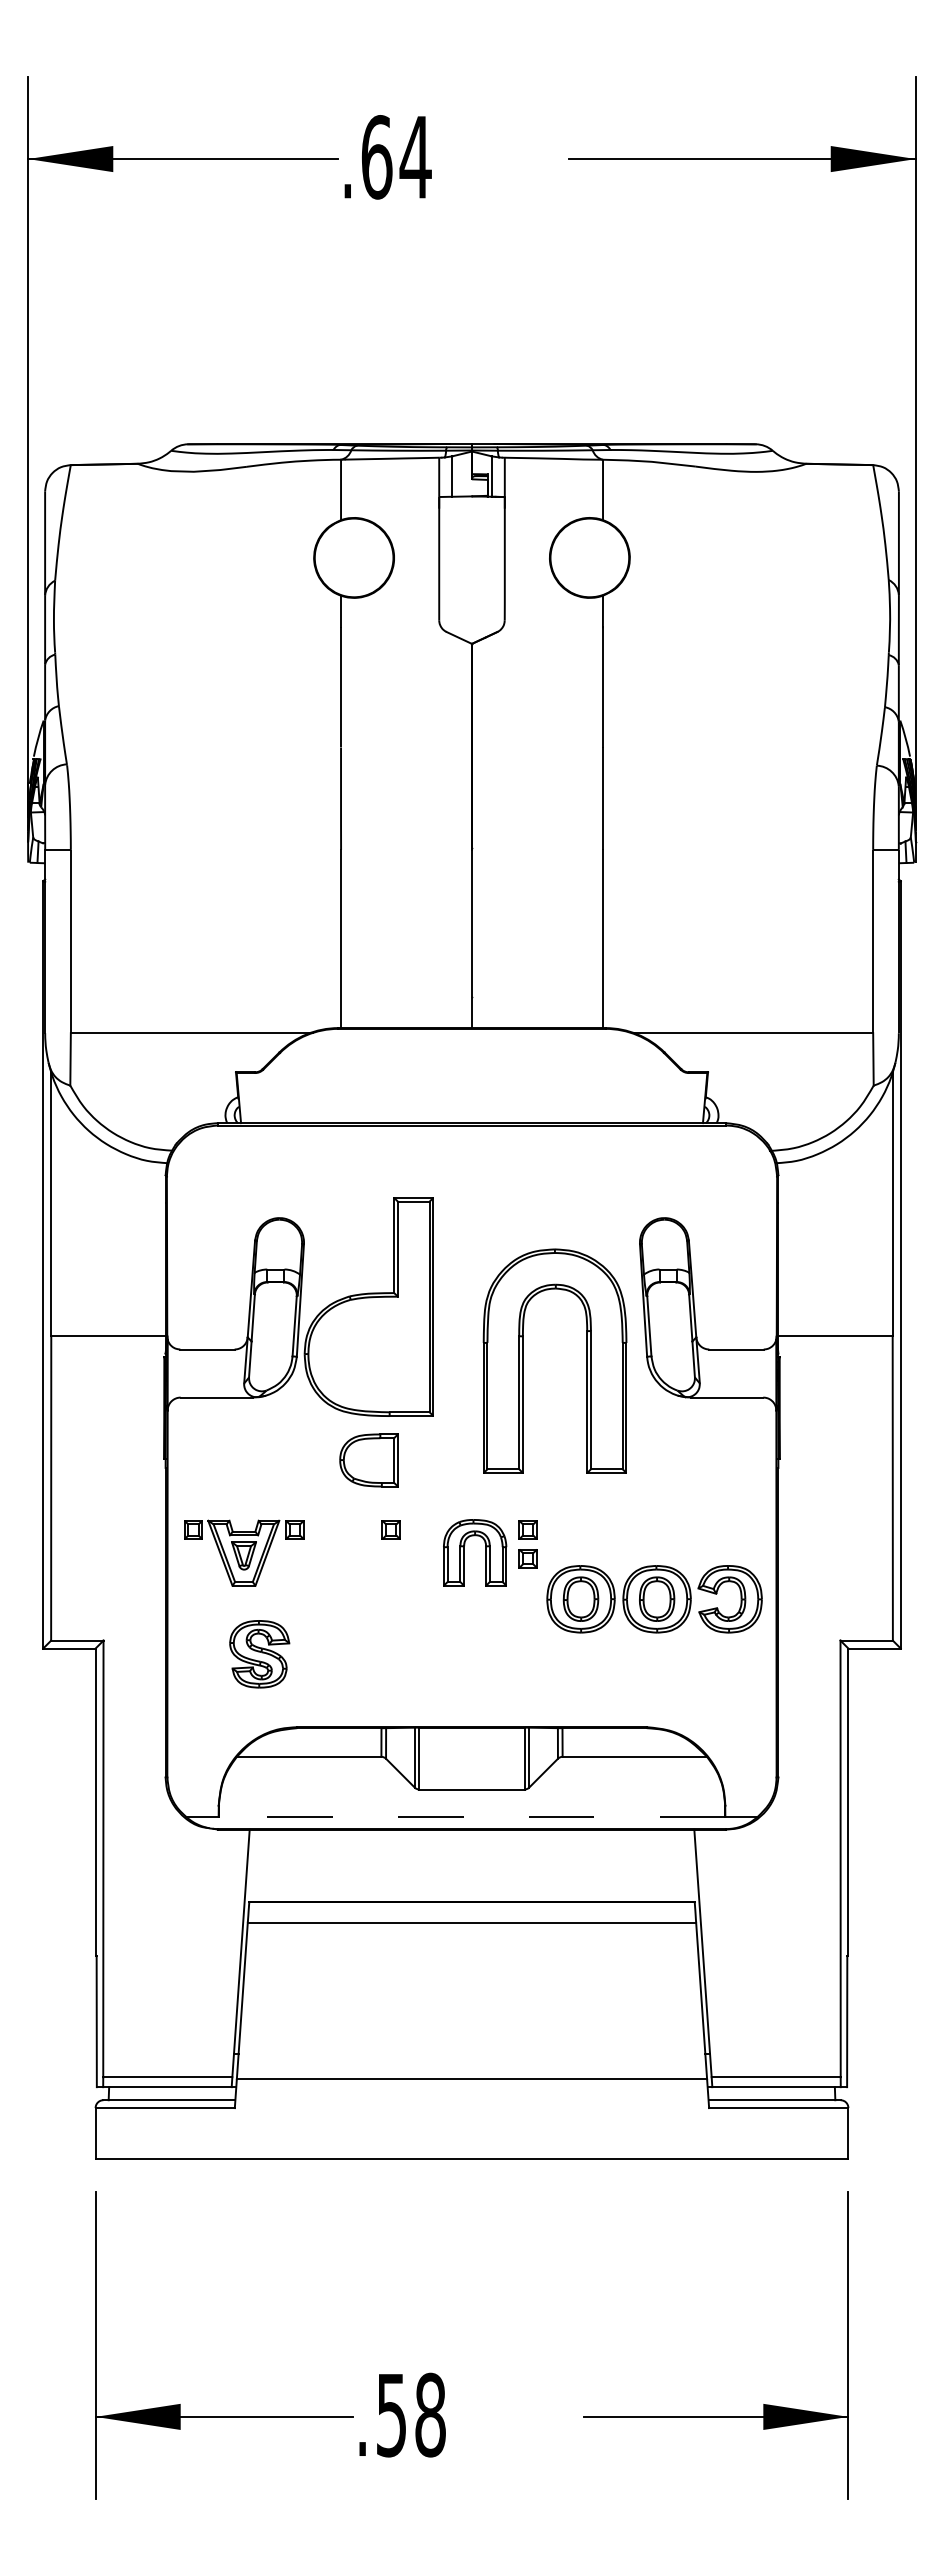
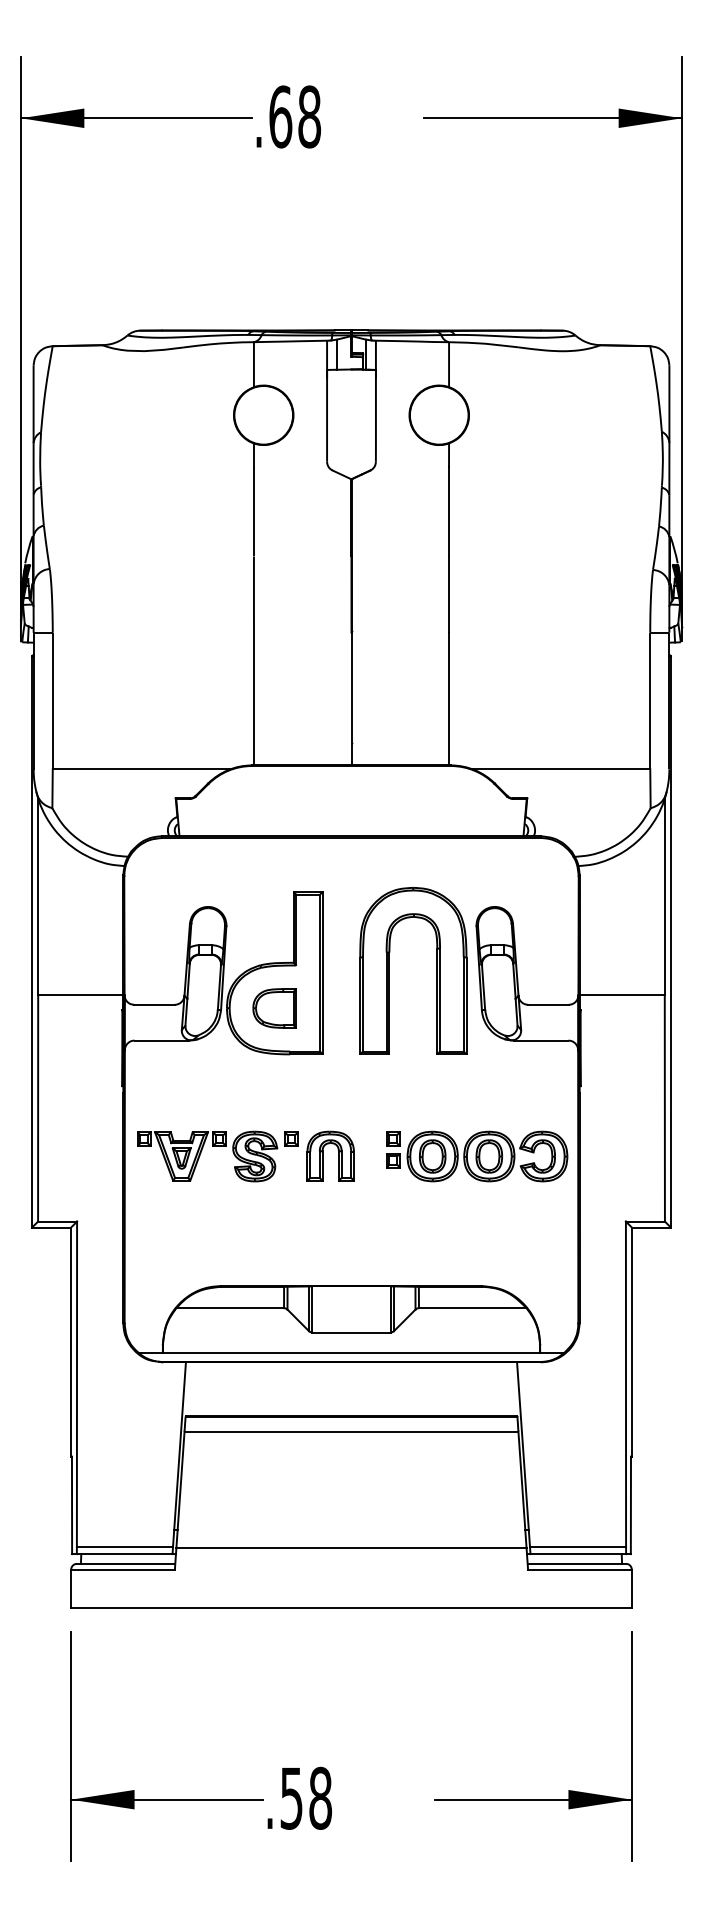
text: (415, 157) -> (309, 117), .64 -> .68
part: (523, 1360) -> (389, 970), moved
part: (368, 1460) -> (274, 1008), moved
part: (485, 1552) -> (338, 1155), moved
part: (654, 1599) -> (487, 1156), moved
part: (259, 1654) -> (255, 1156), moved
line: (471, 1816) -> (351, 1352), dashed -> solid

